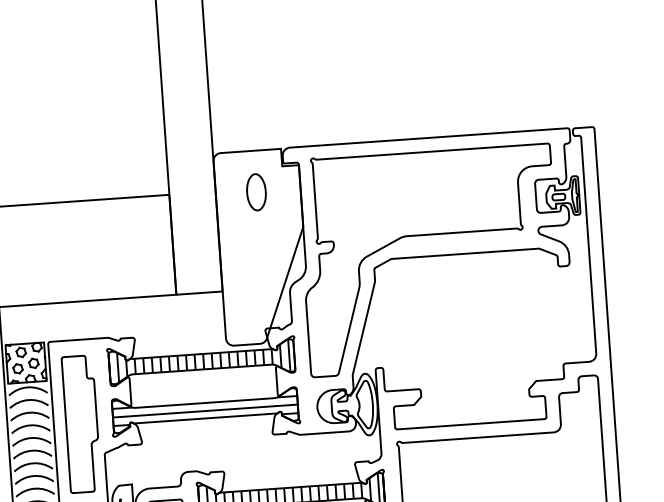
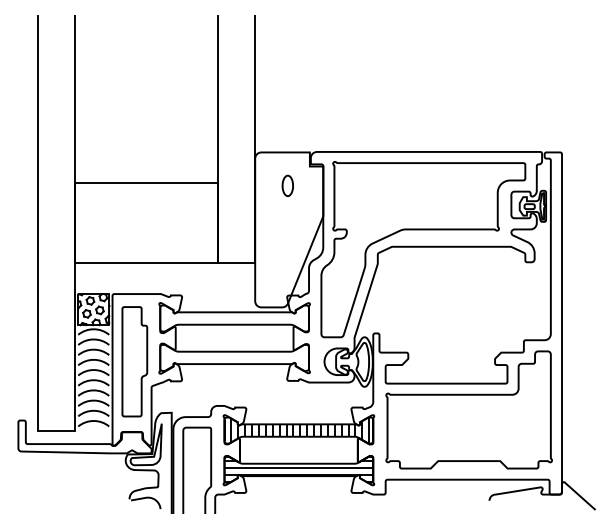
part: (256, 191) -> (287, 185), size x0.7
hatch: (199, 361) -> (232, 318), removed
hatch: (205, 411) -> (234, 358), removed

